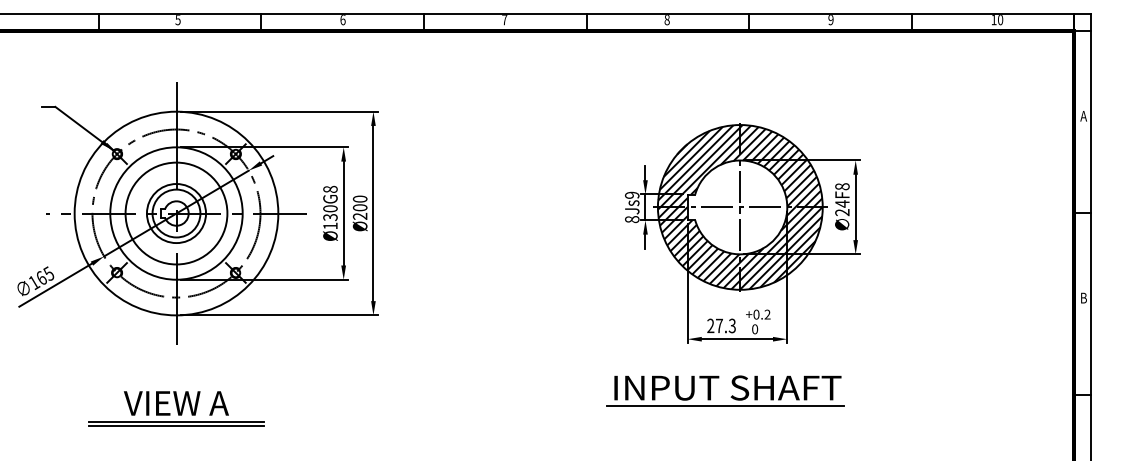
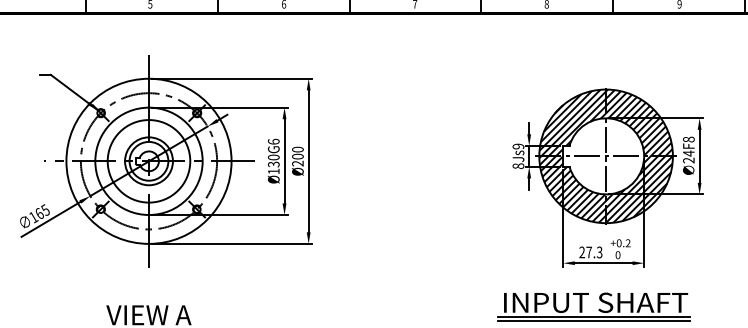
text: (330, 188) -> (273, 141), Ø130G8 -> Ø130G6
line: (725, 410) -> (594, 321), added

